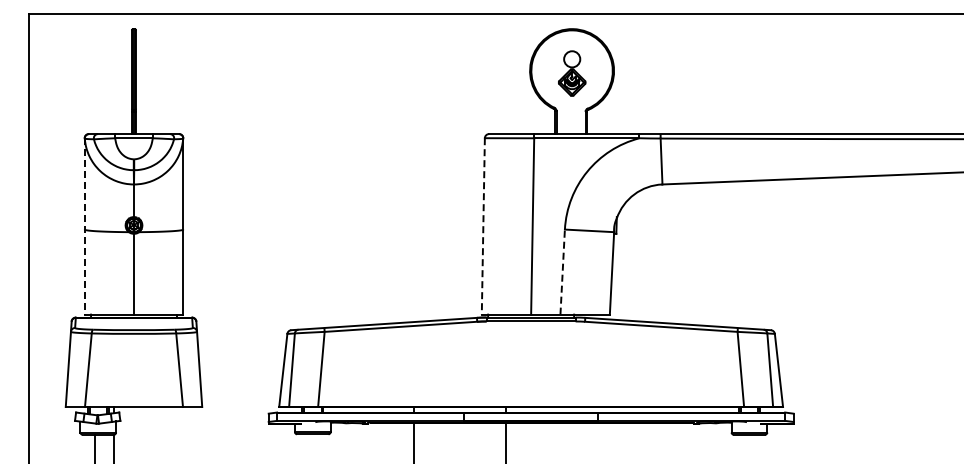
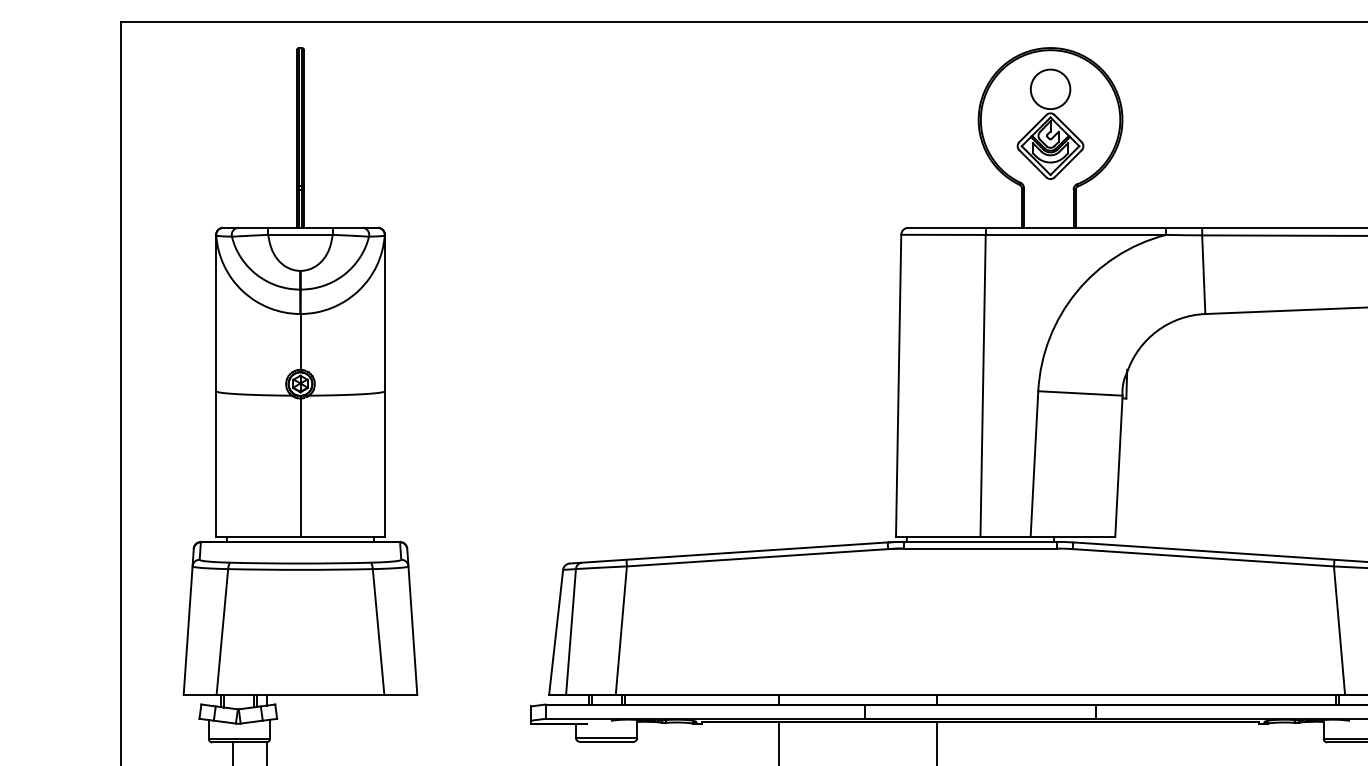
part: (572, 73) -> (1051, 124), size x1.43
line: (84, 226) -> (215, 385), dashed -> solid
line: (483, 226) -> (898, 385), dashed -> solid
line: (562, 272) -> (1034, 464), dashed -> solid

